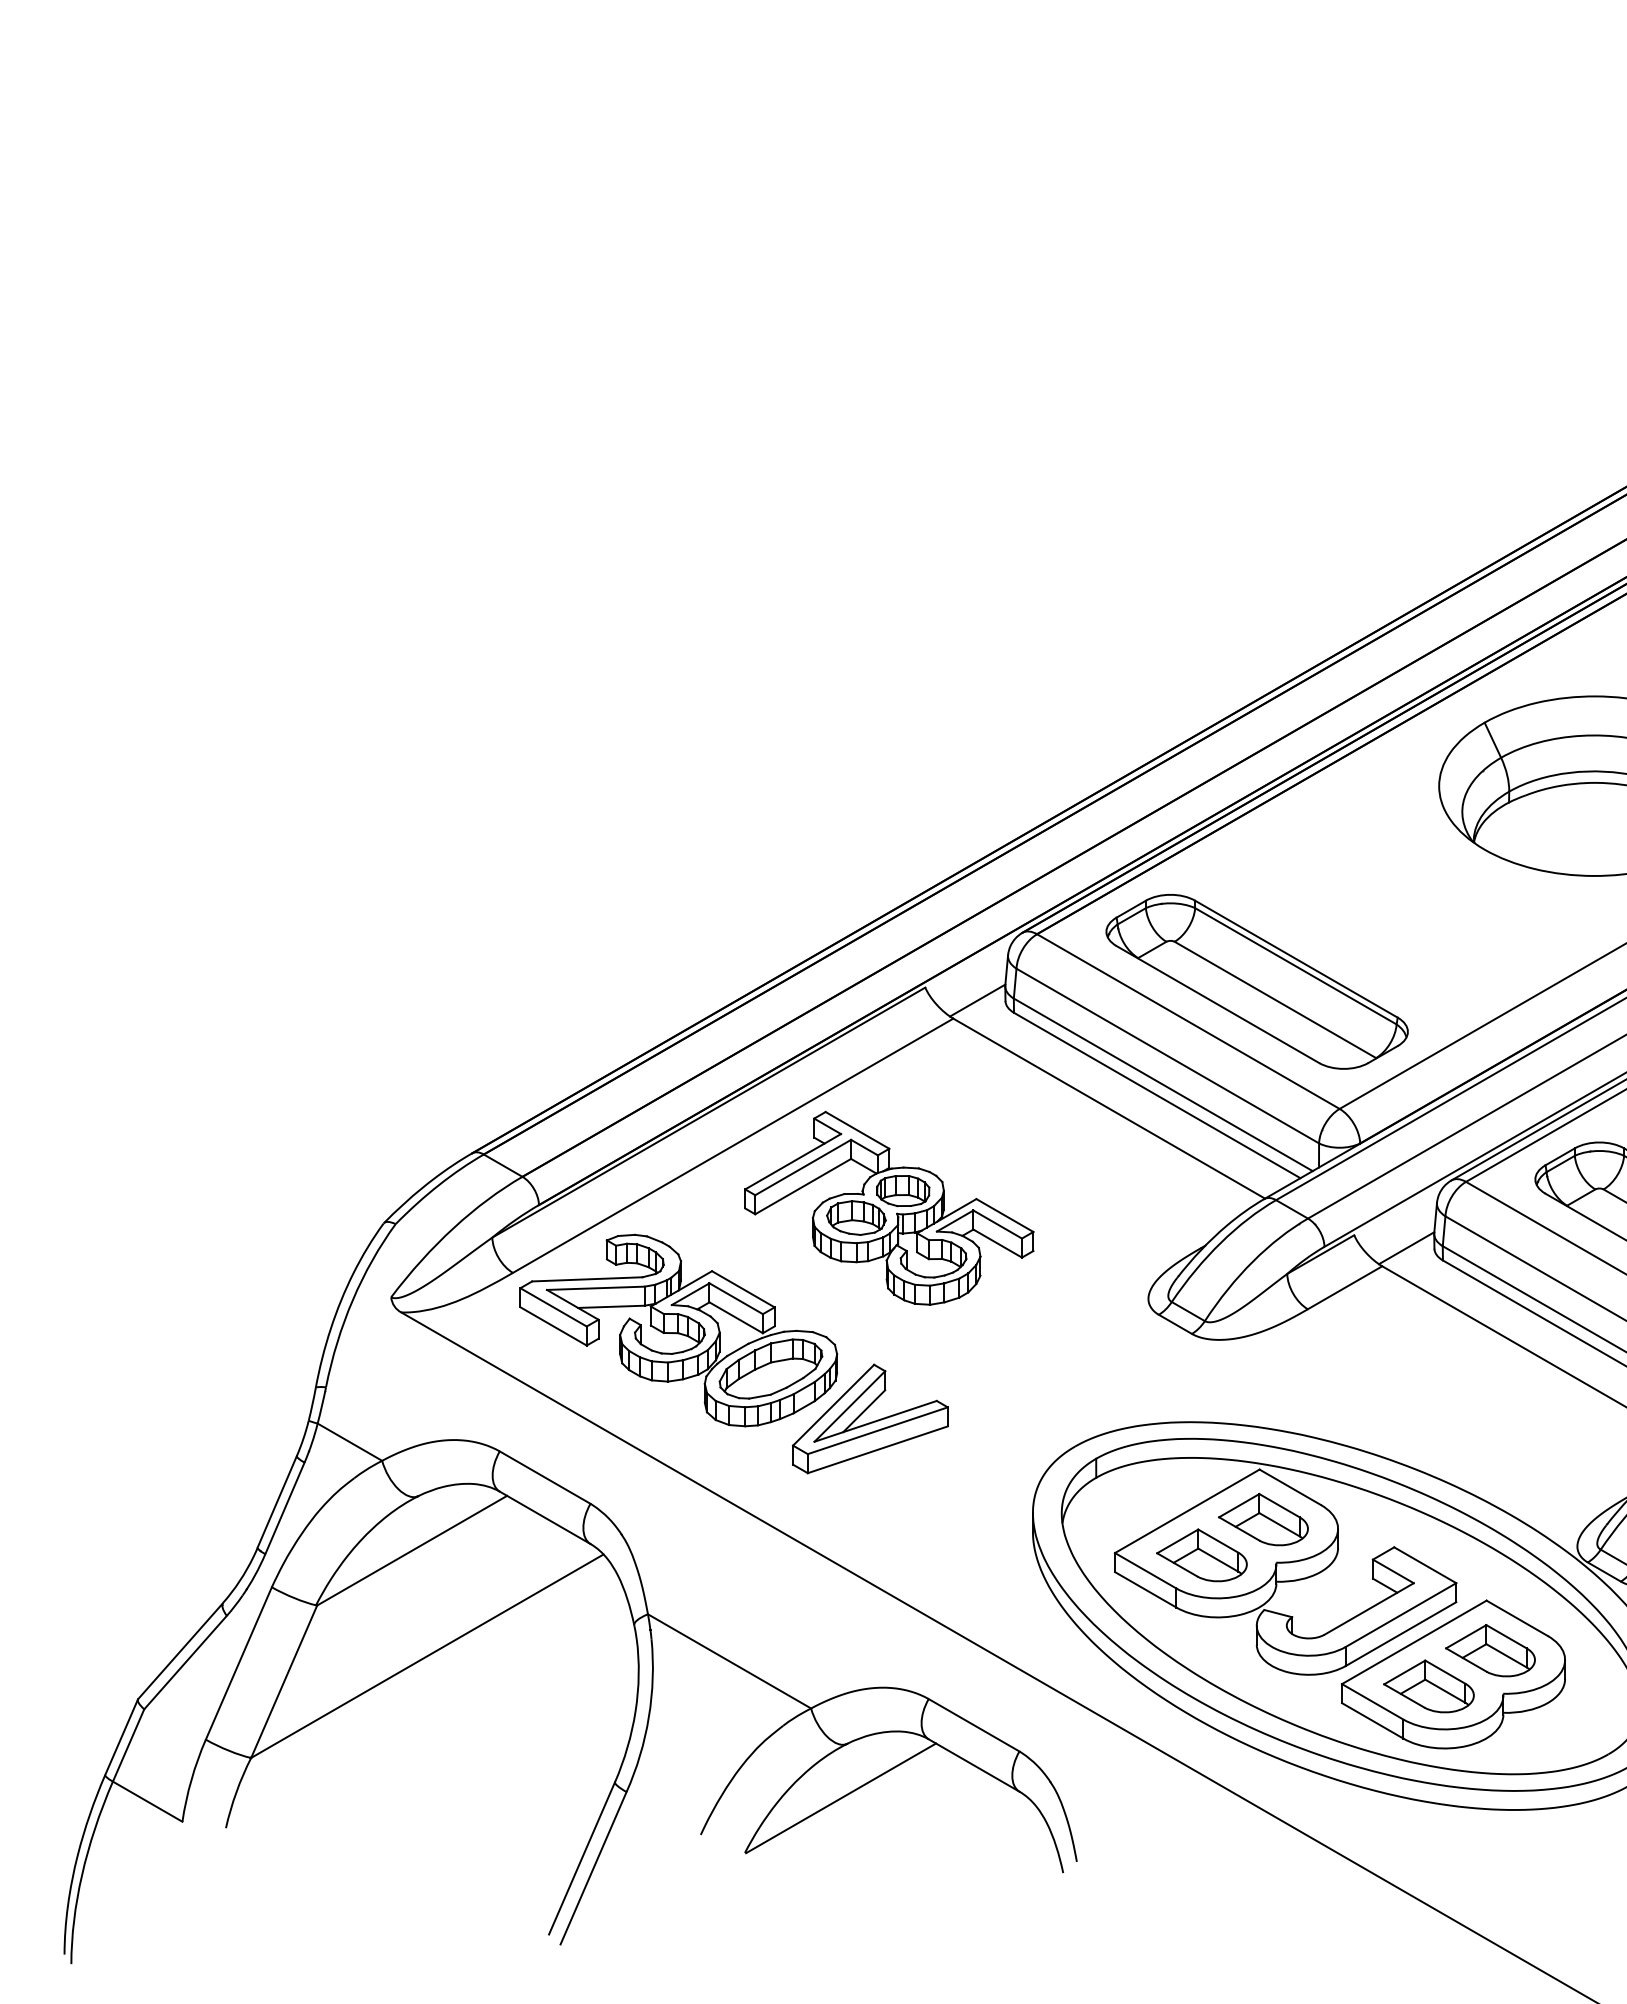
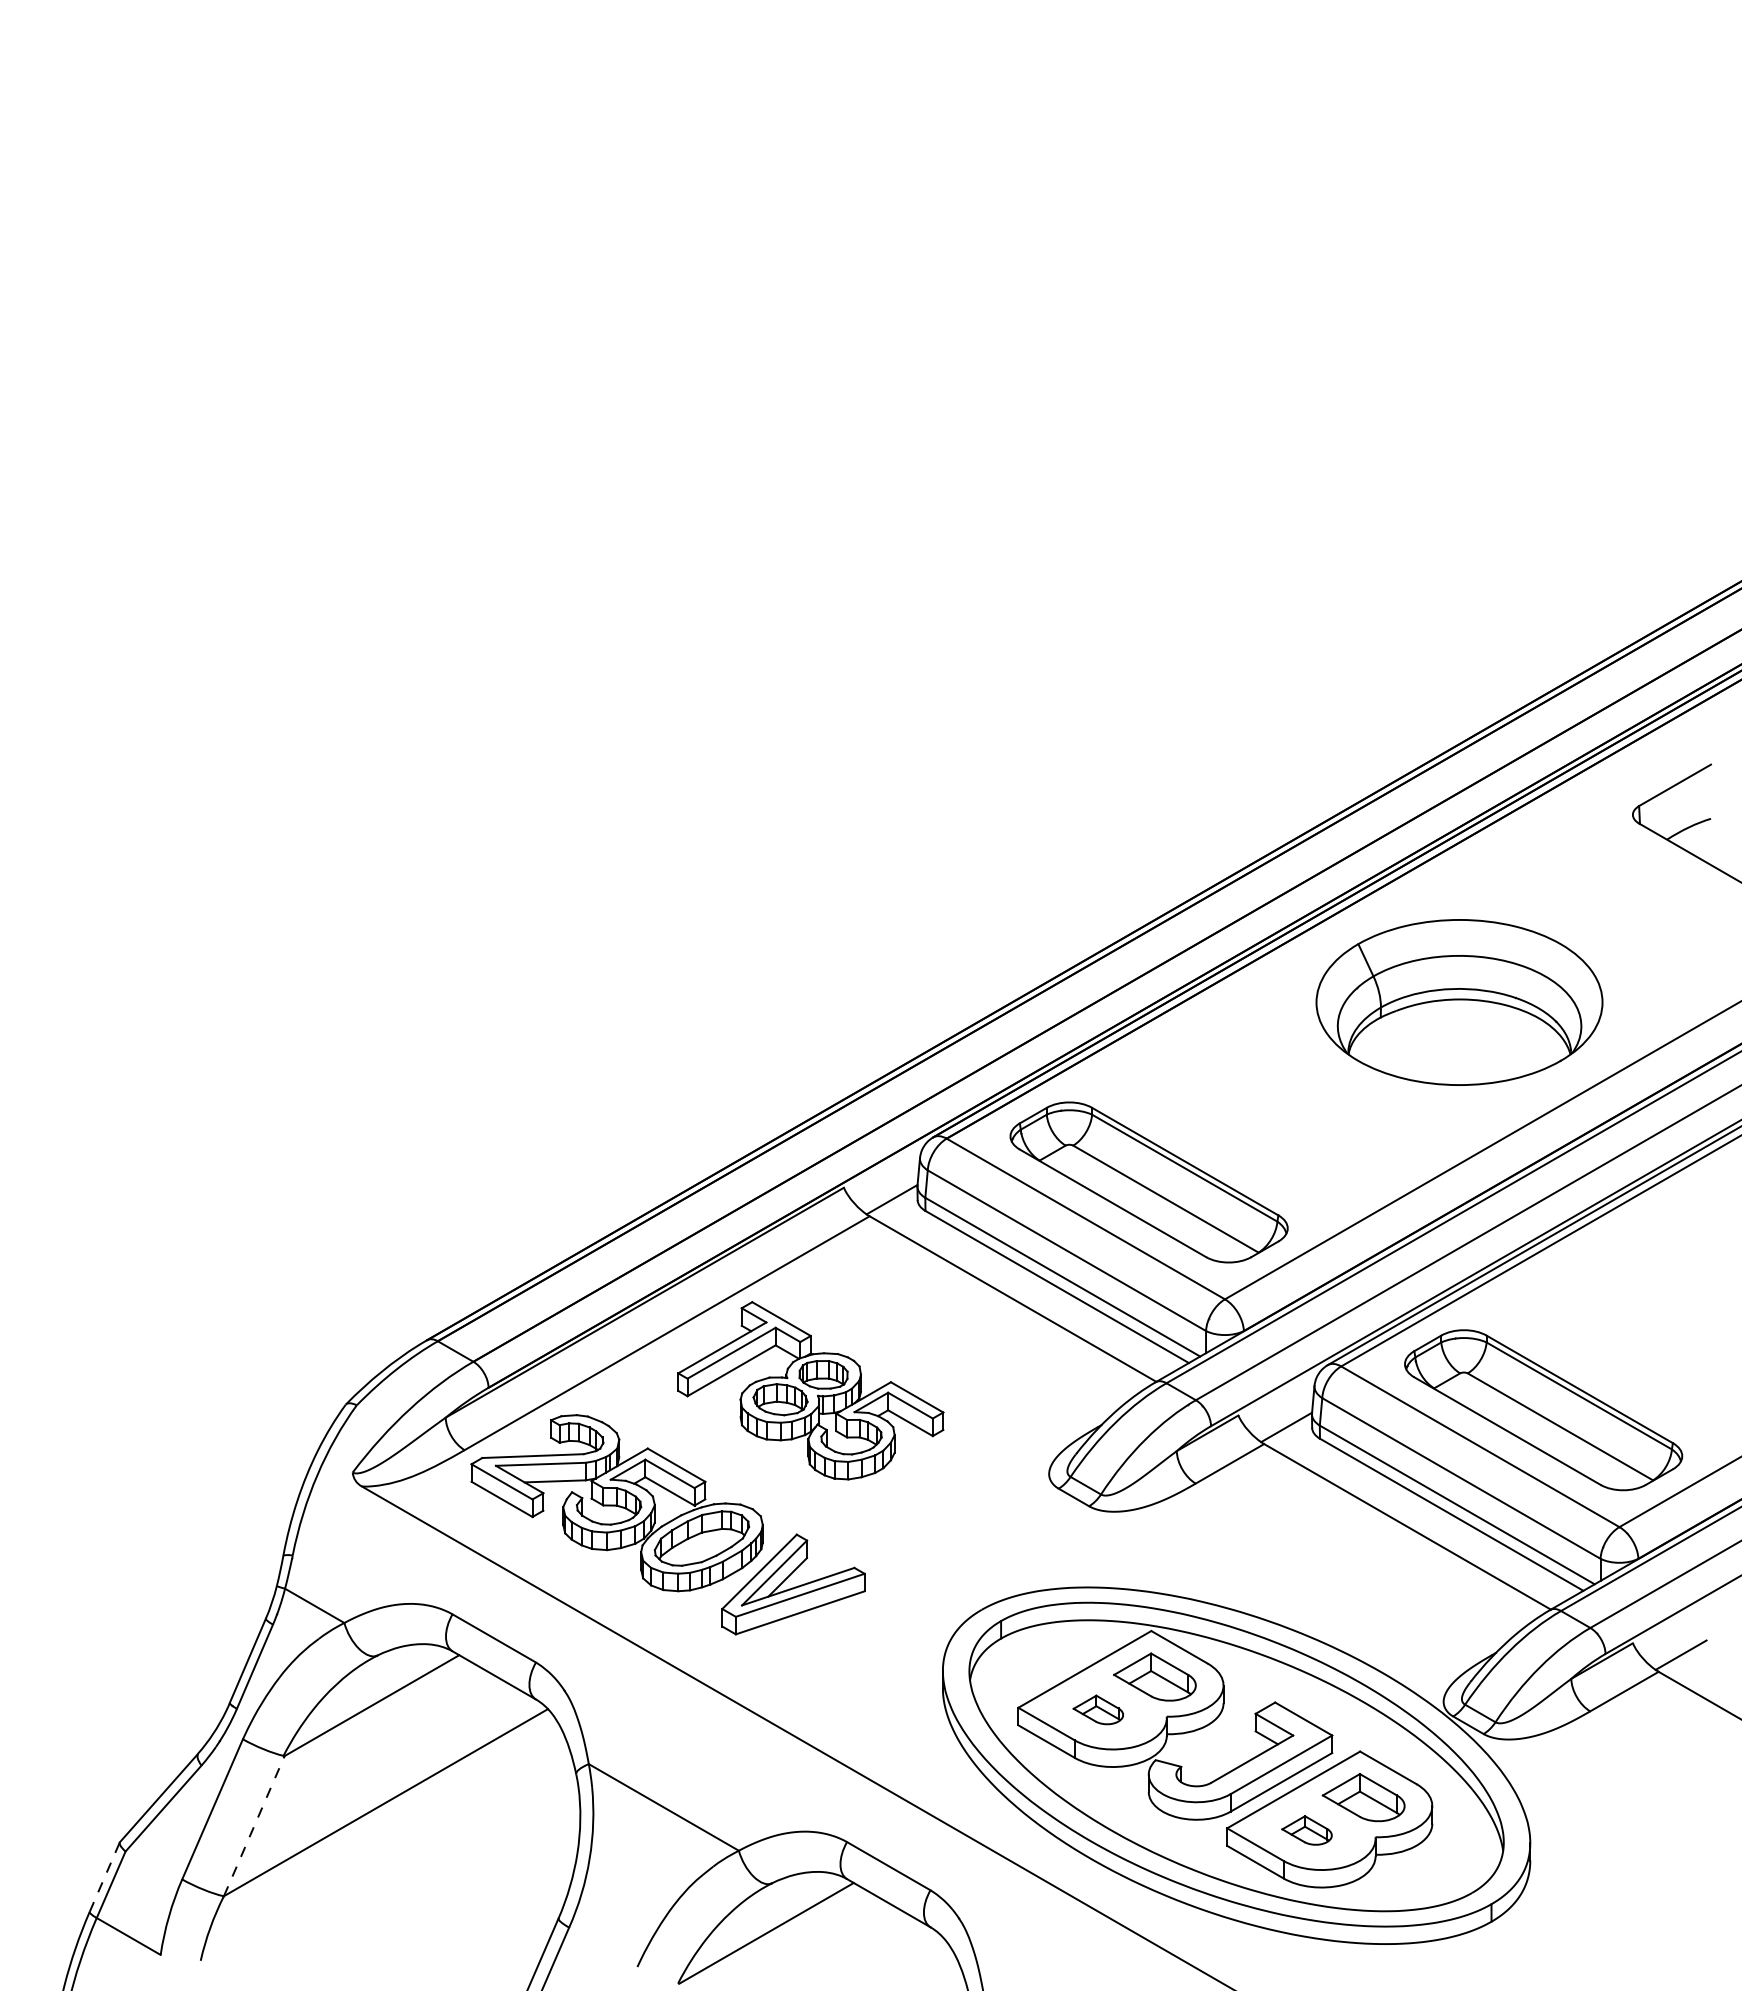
part: (1202, 1554) -> (1098, 1709), size x0.6
line: (284, 1681) -> (254, 1825), solid -> dashed
part: (1428, 1686) -> (1306, 1830), size x0.6
line: (121, 1737) -> (104, 1877), solid -> dashed

